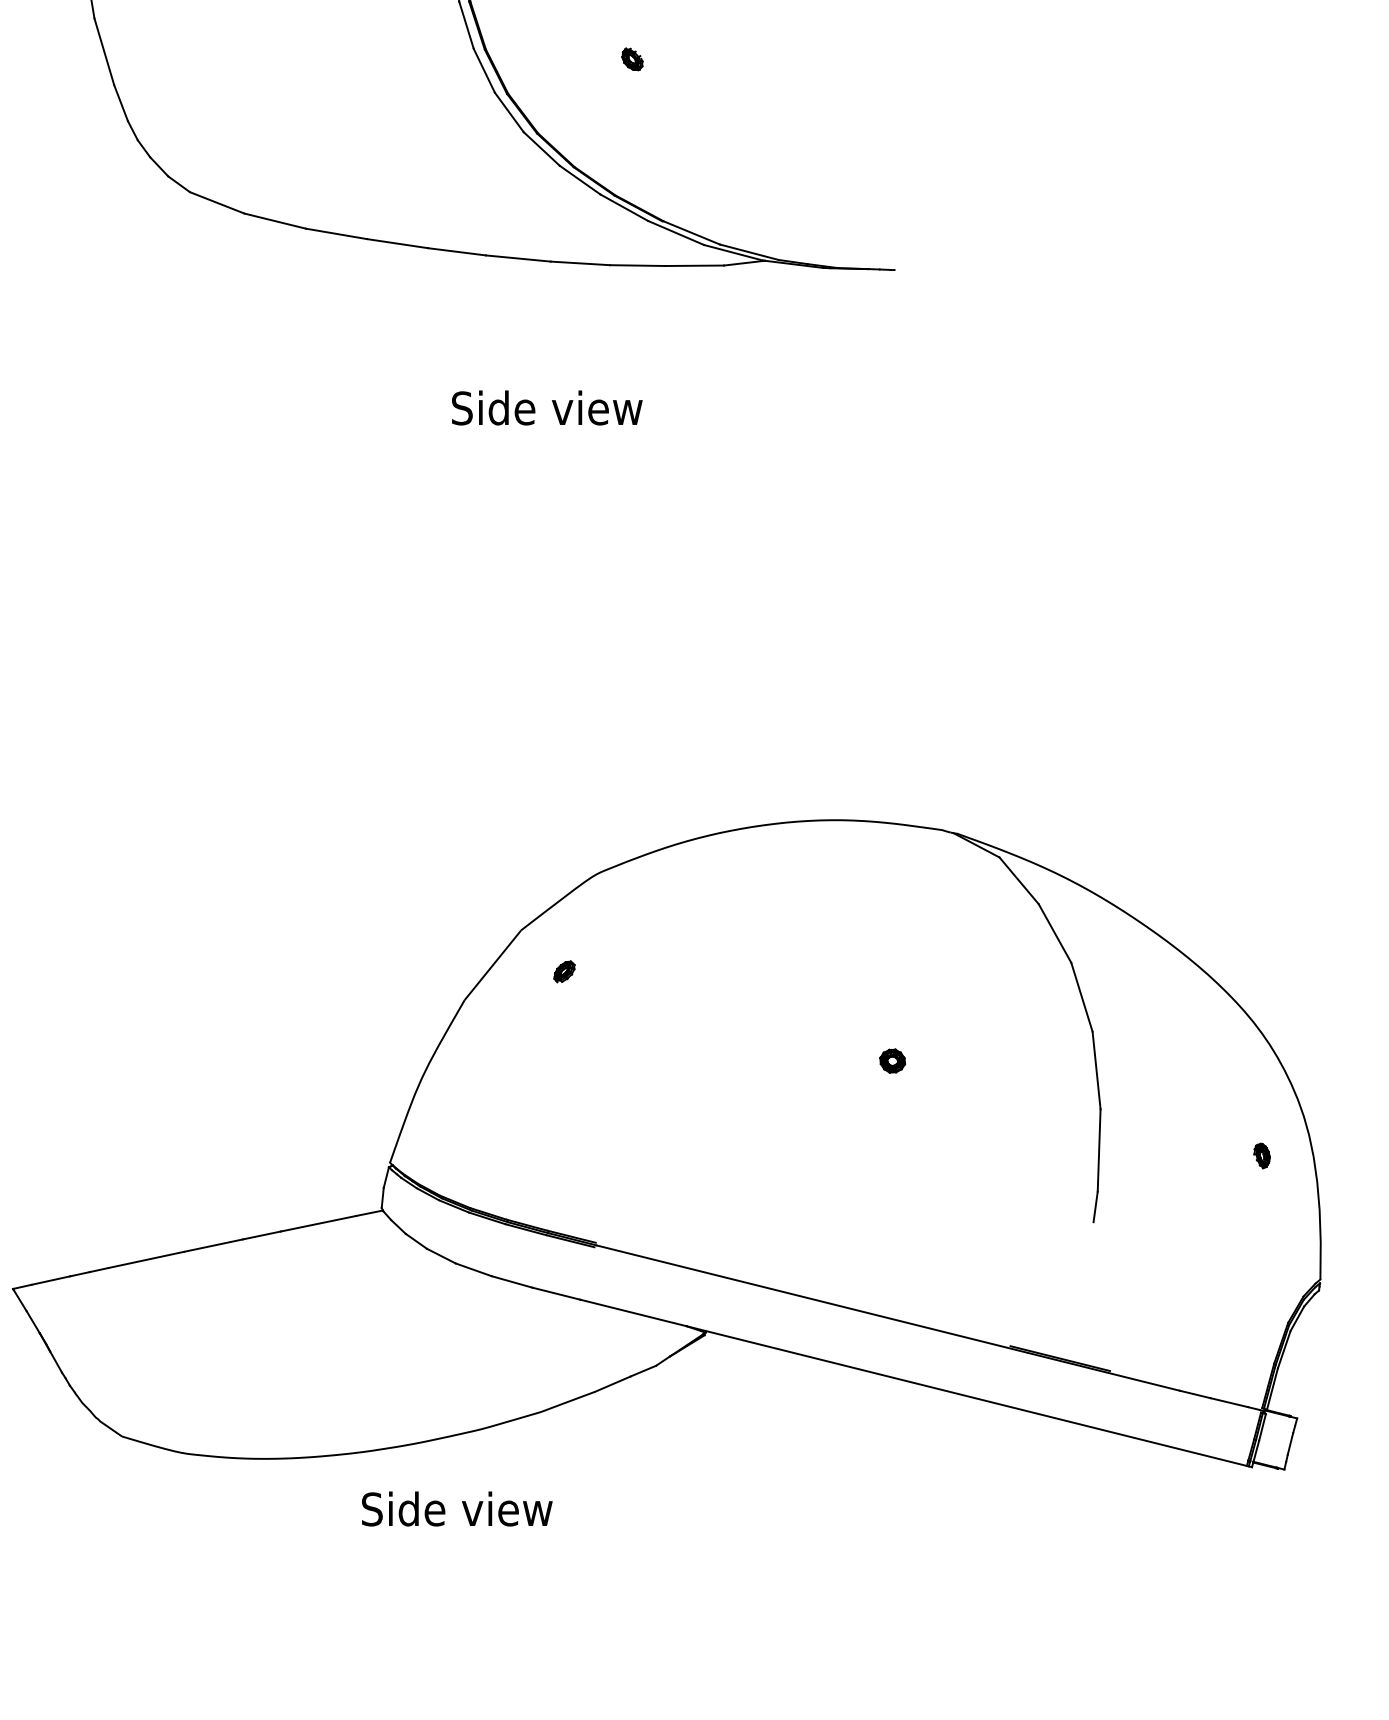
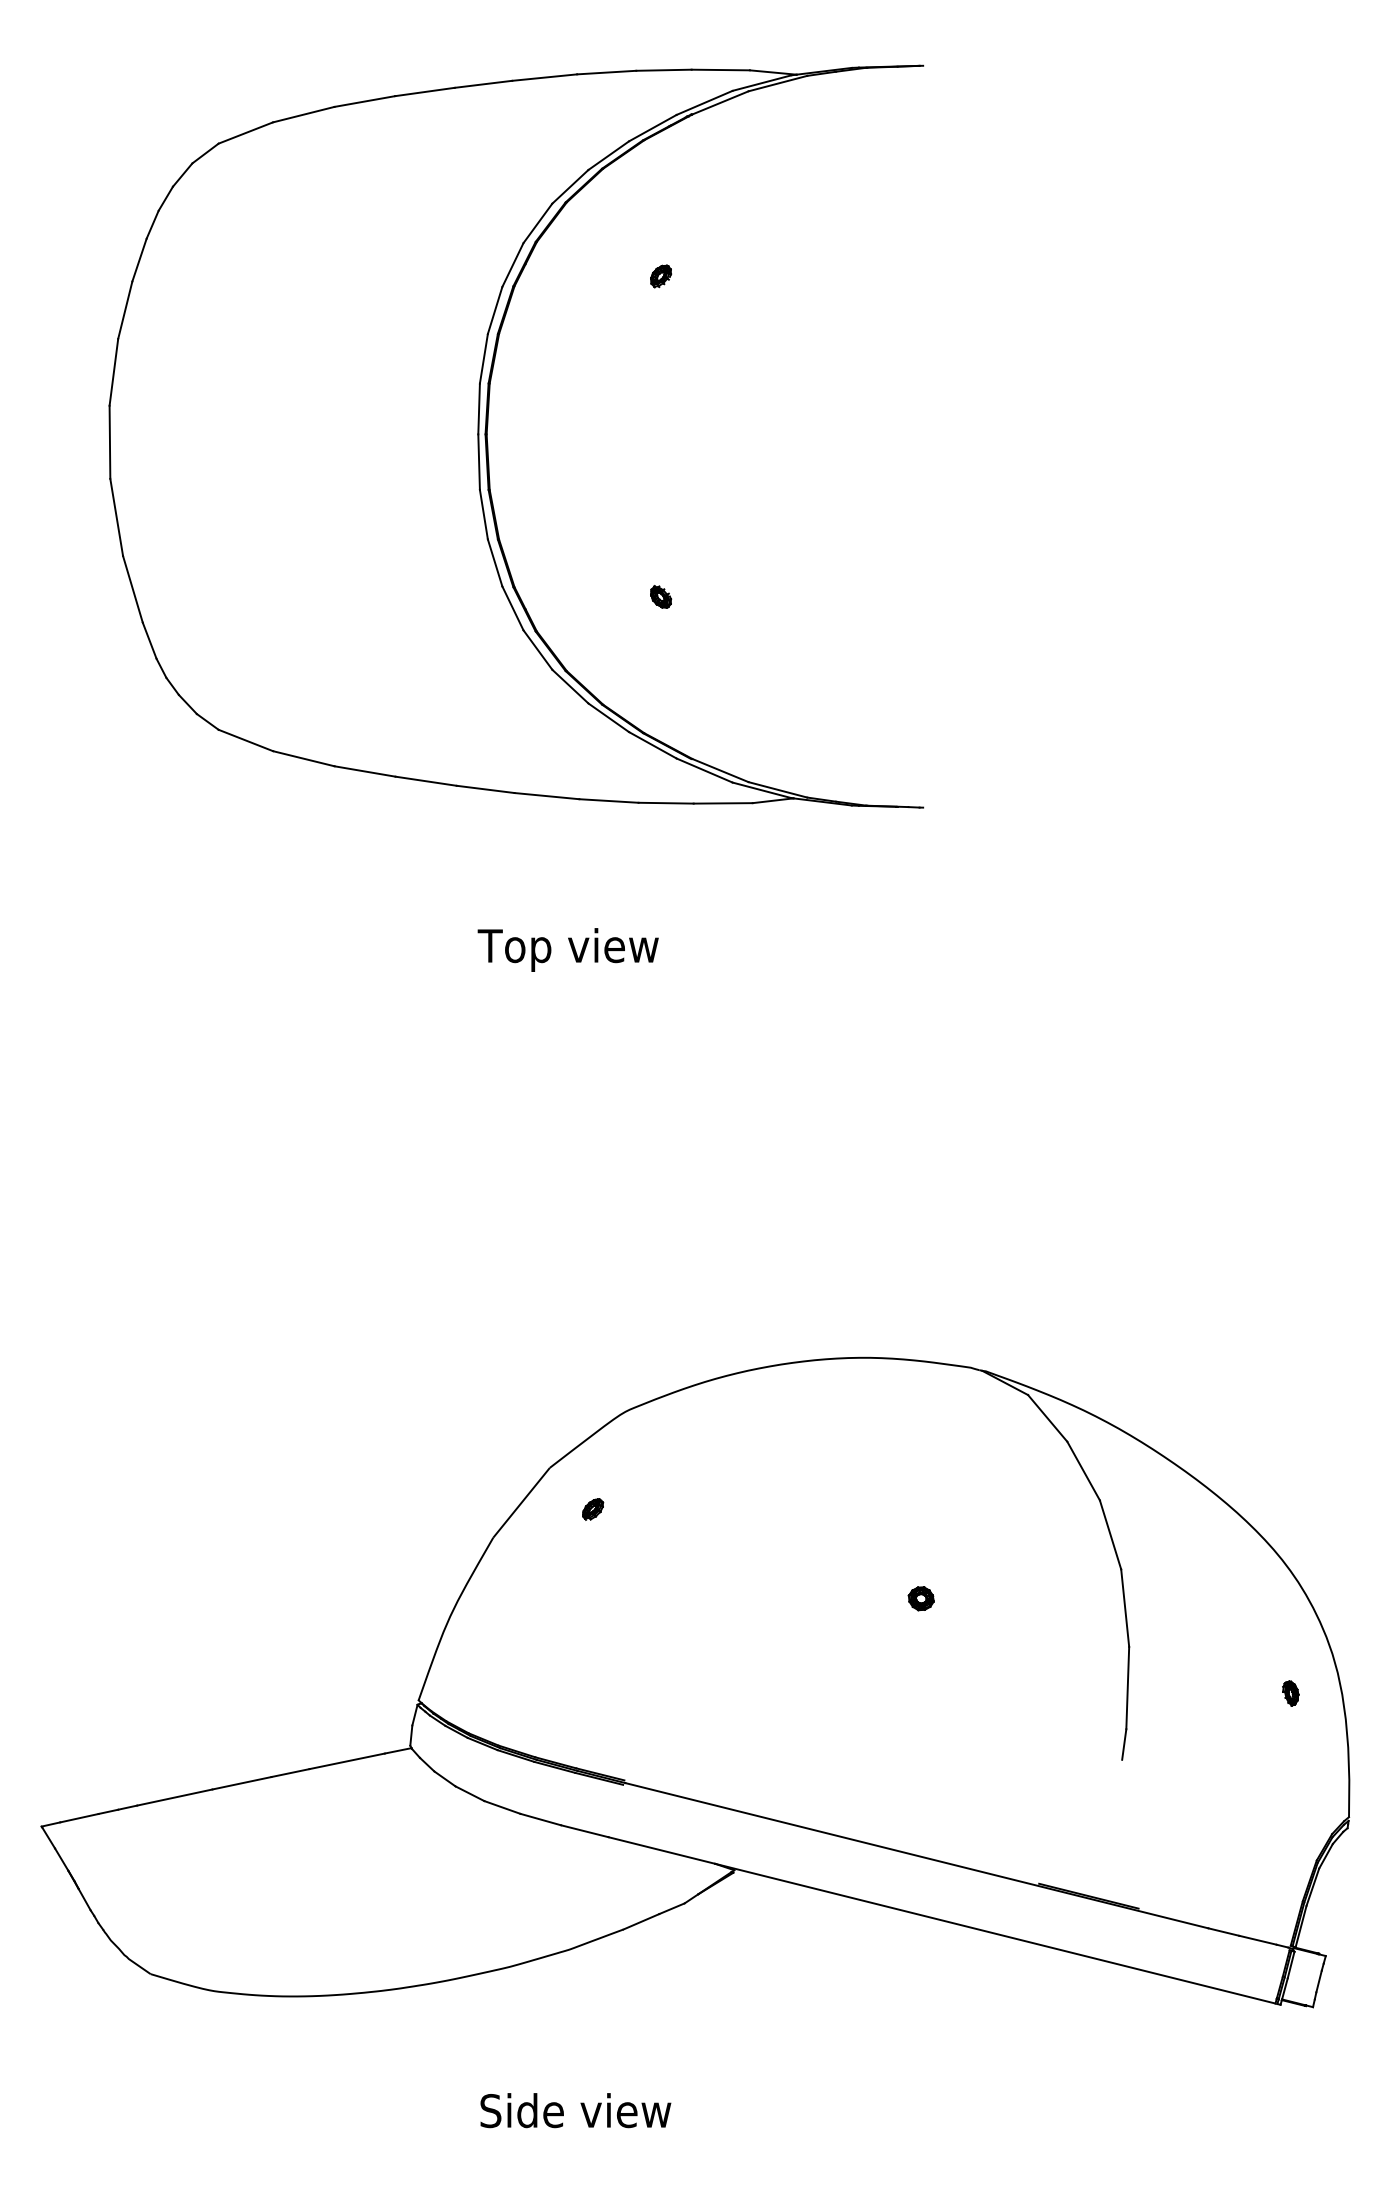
text: (545, 411) -> (574, 949), Side view -> Top view
text: (456, 1508) -> (575, 2110), moved

